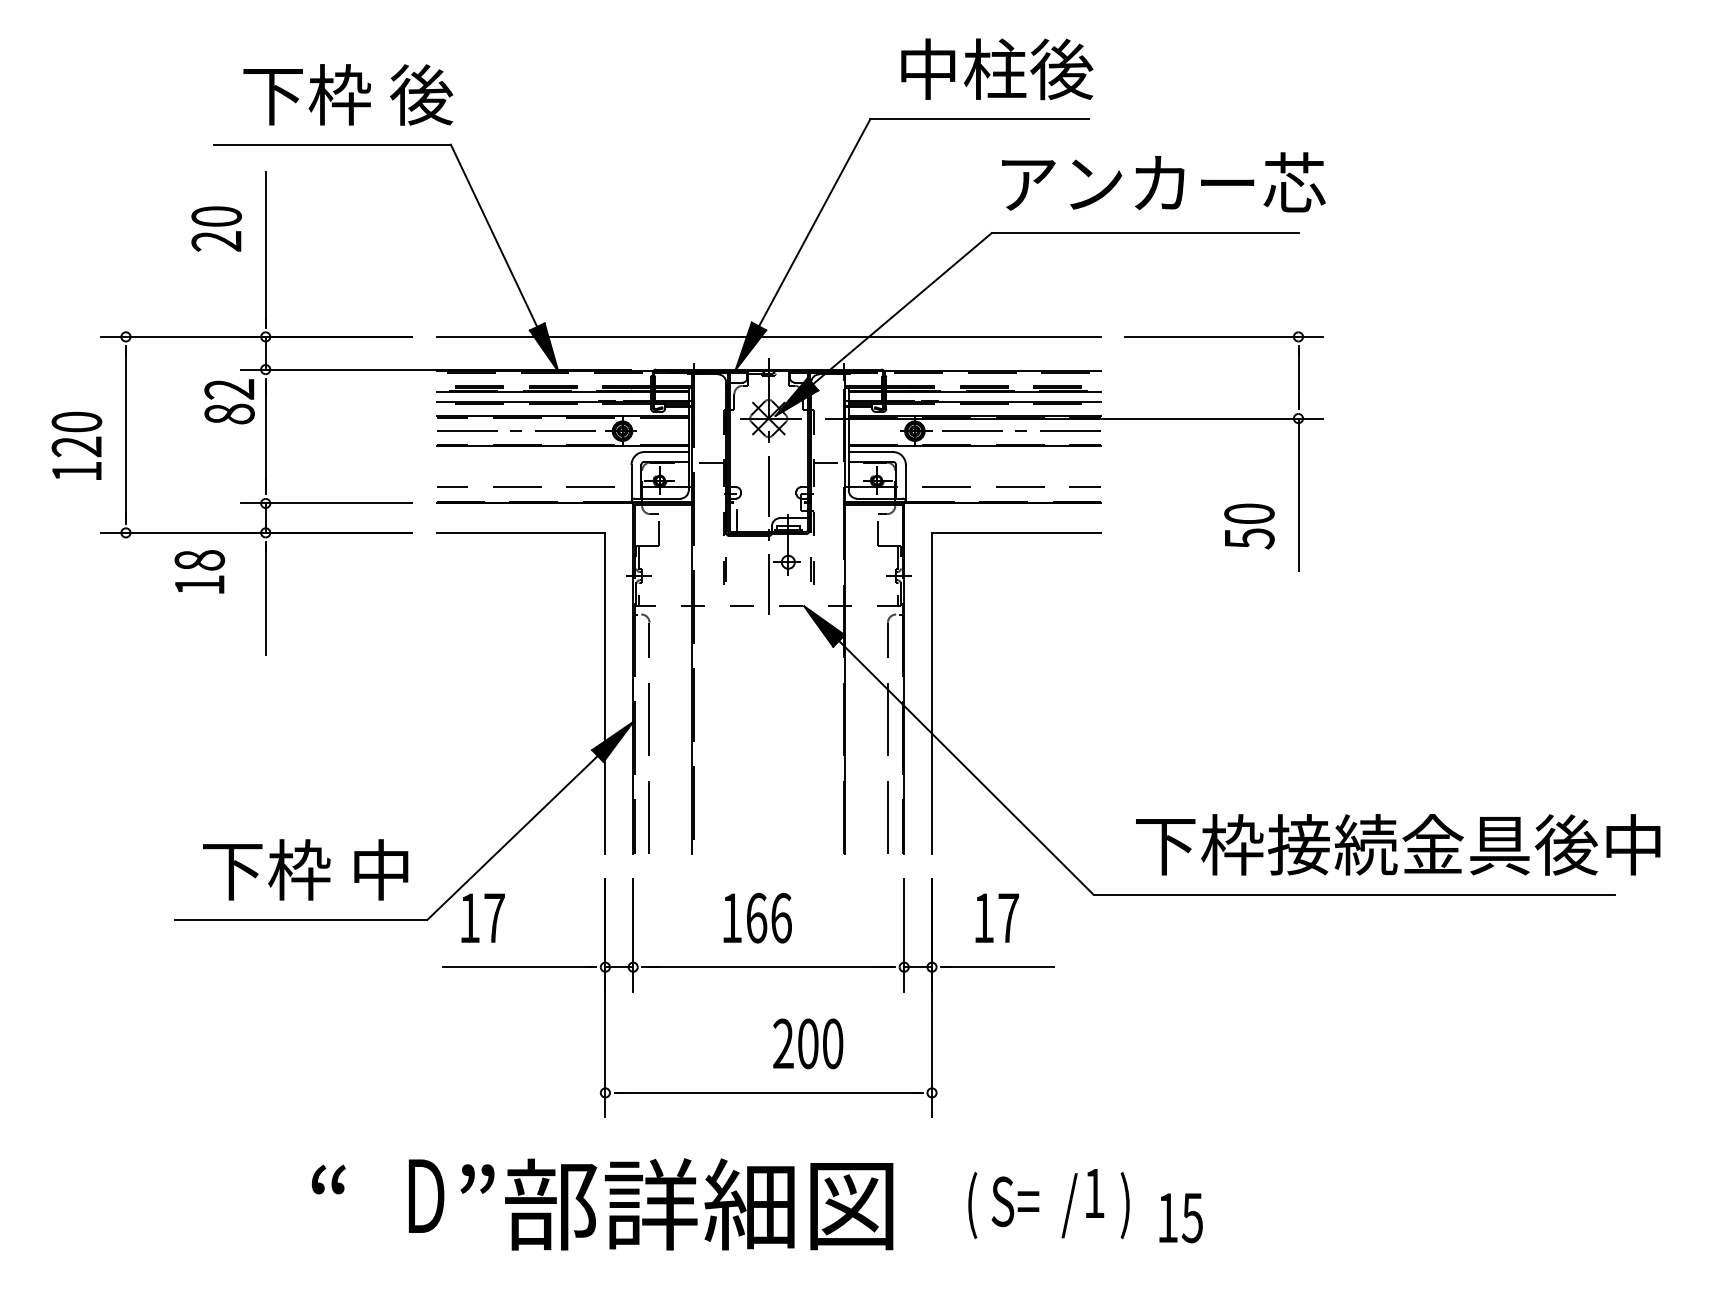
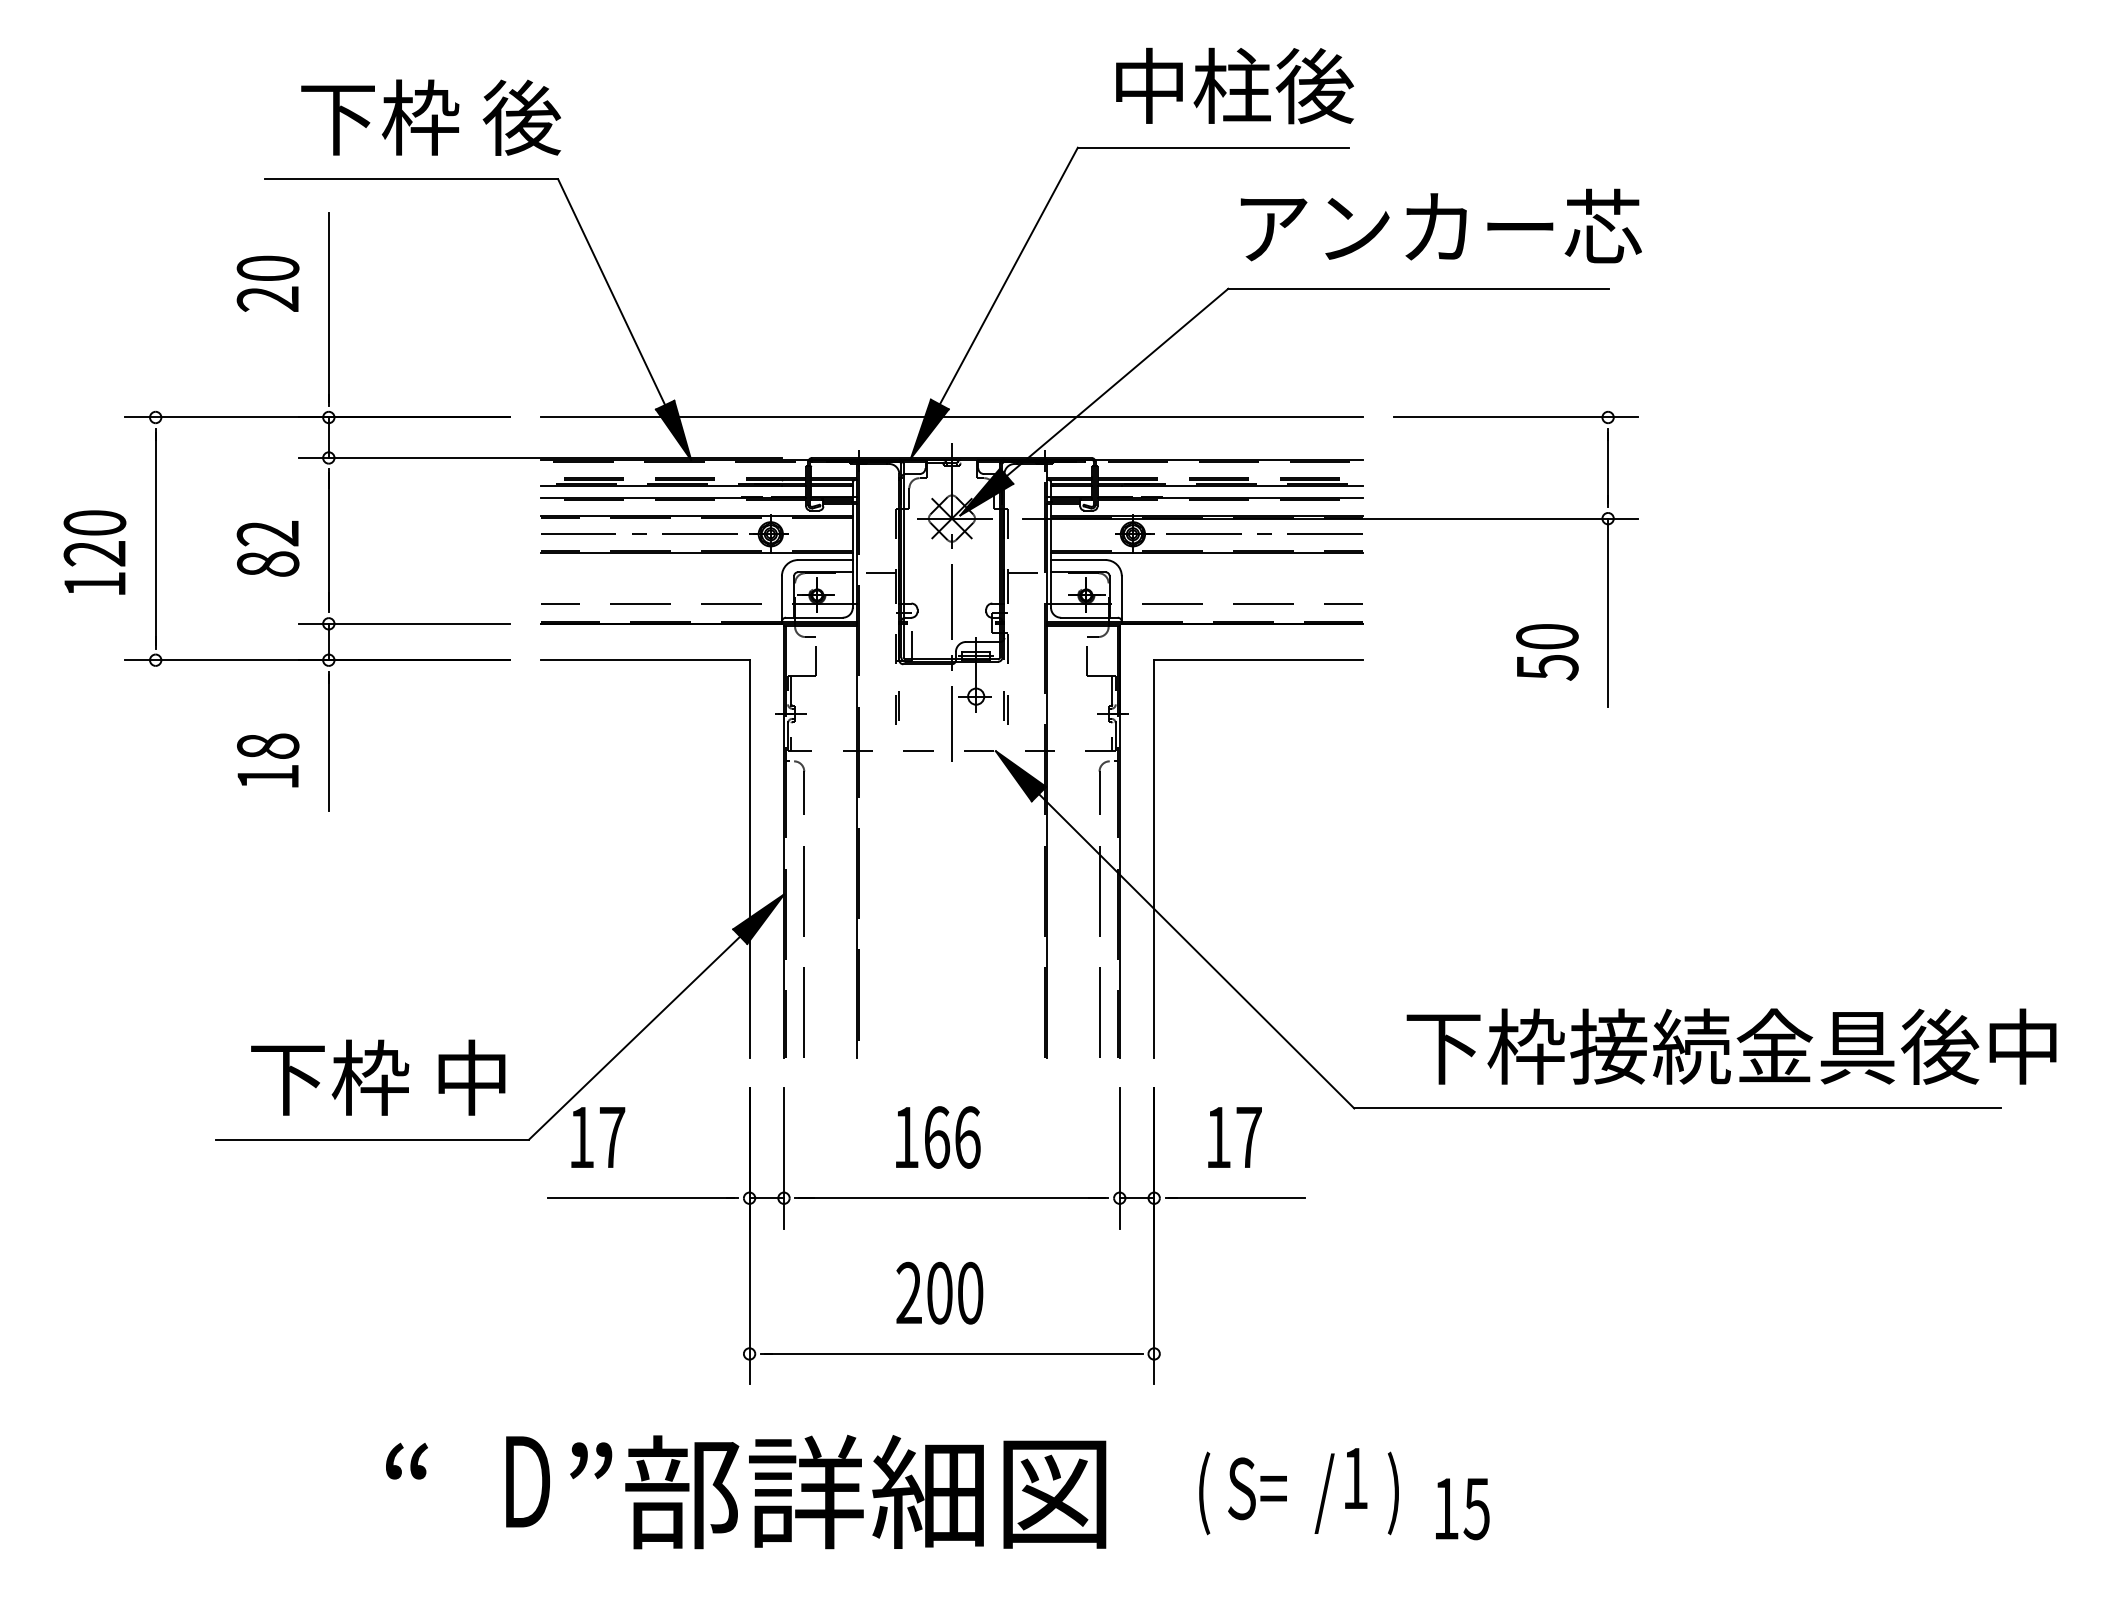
text: (229, 401) -> (267, 548), moved
text: (200, 571) -> (268, 760), moved
text: (807, 1043) -> (939, 1292), moved

